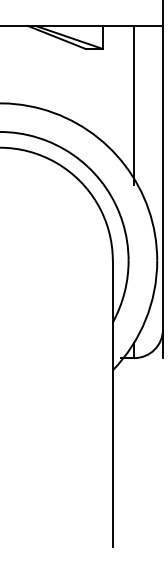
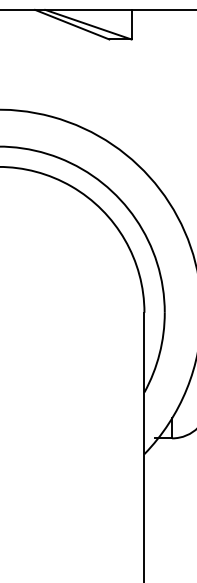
line: (134, 105) -> (172, 112), removed

